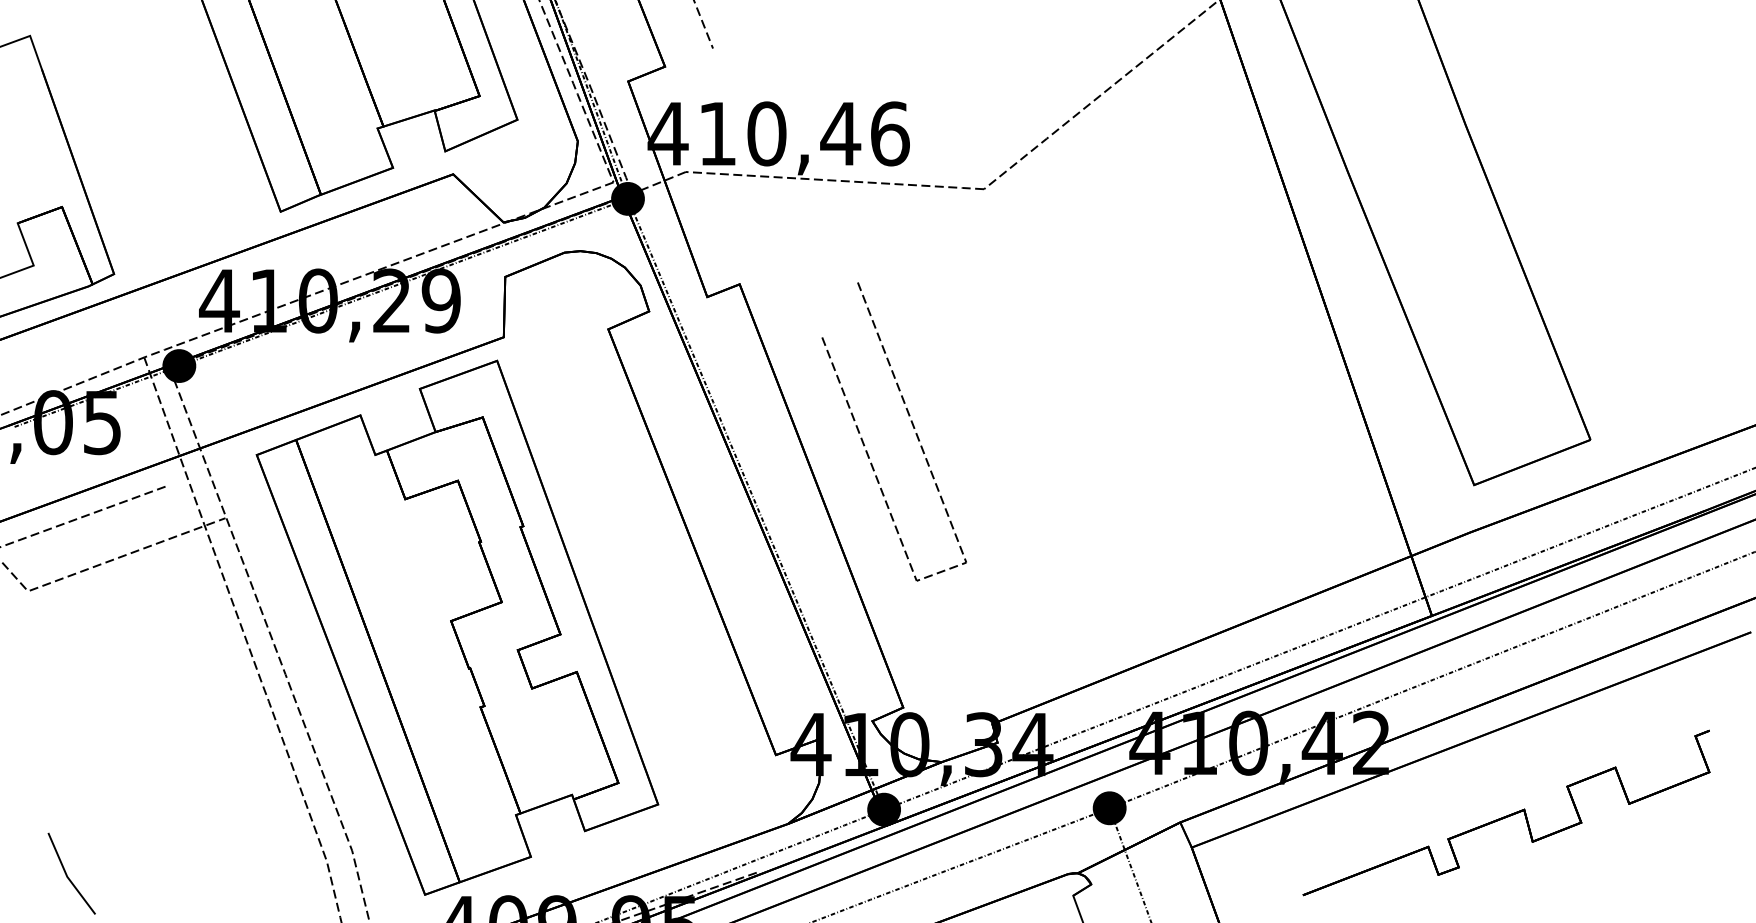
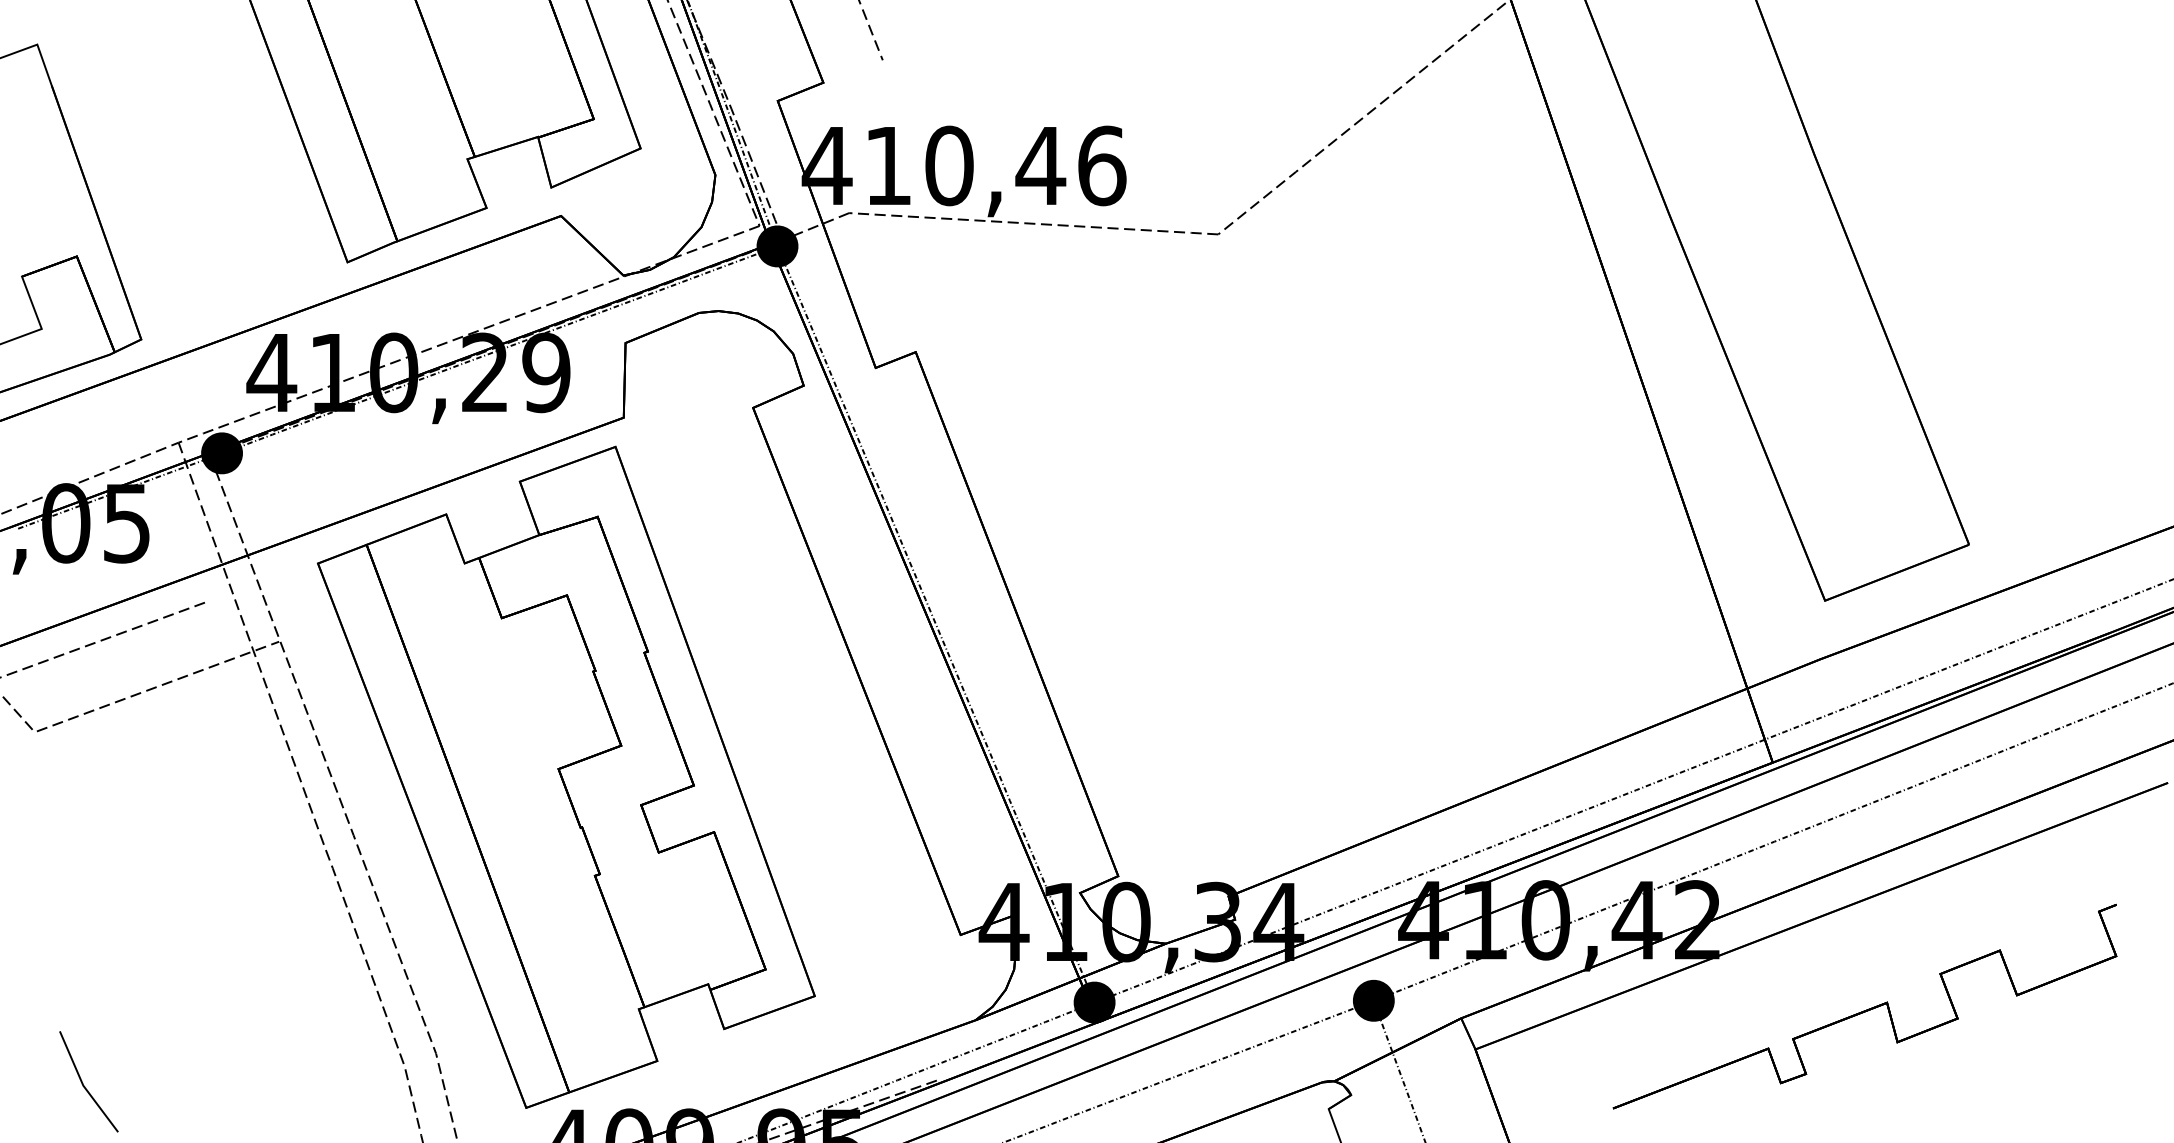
line: (911, 424) -> (1128, 525), removed

